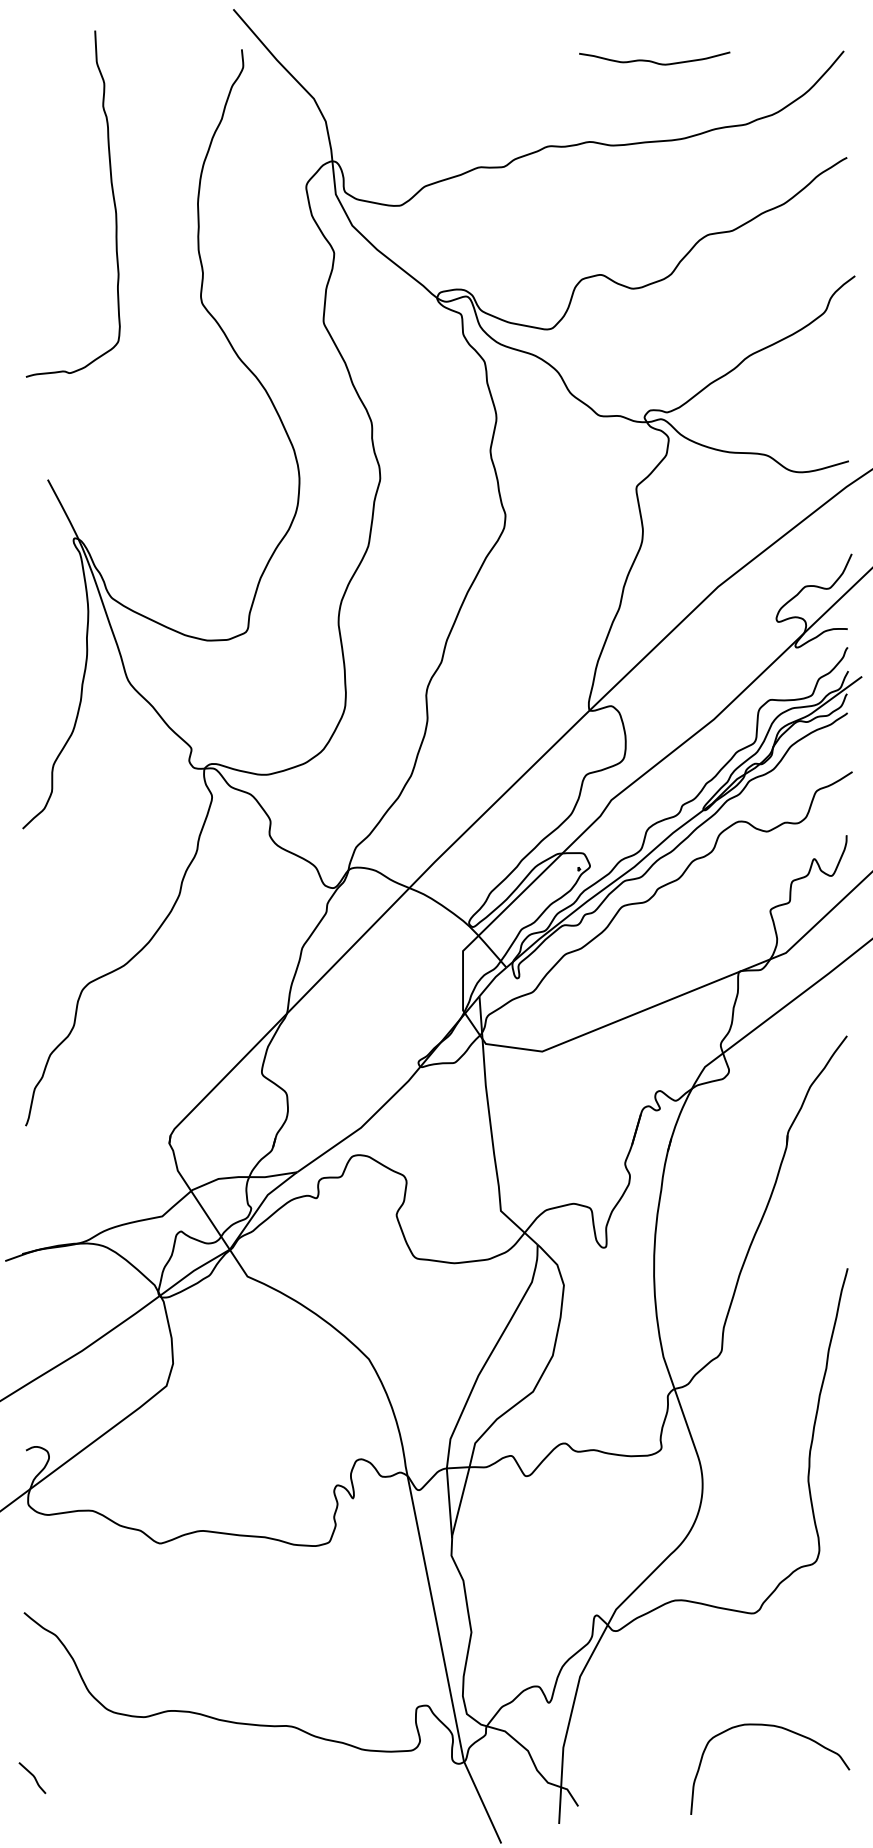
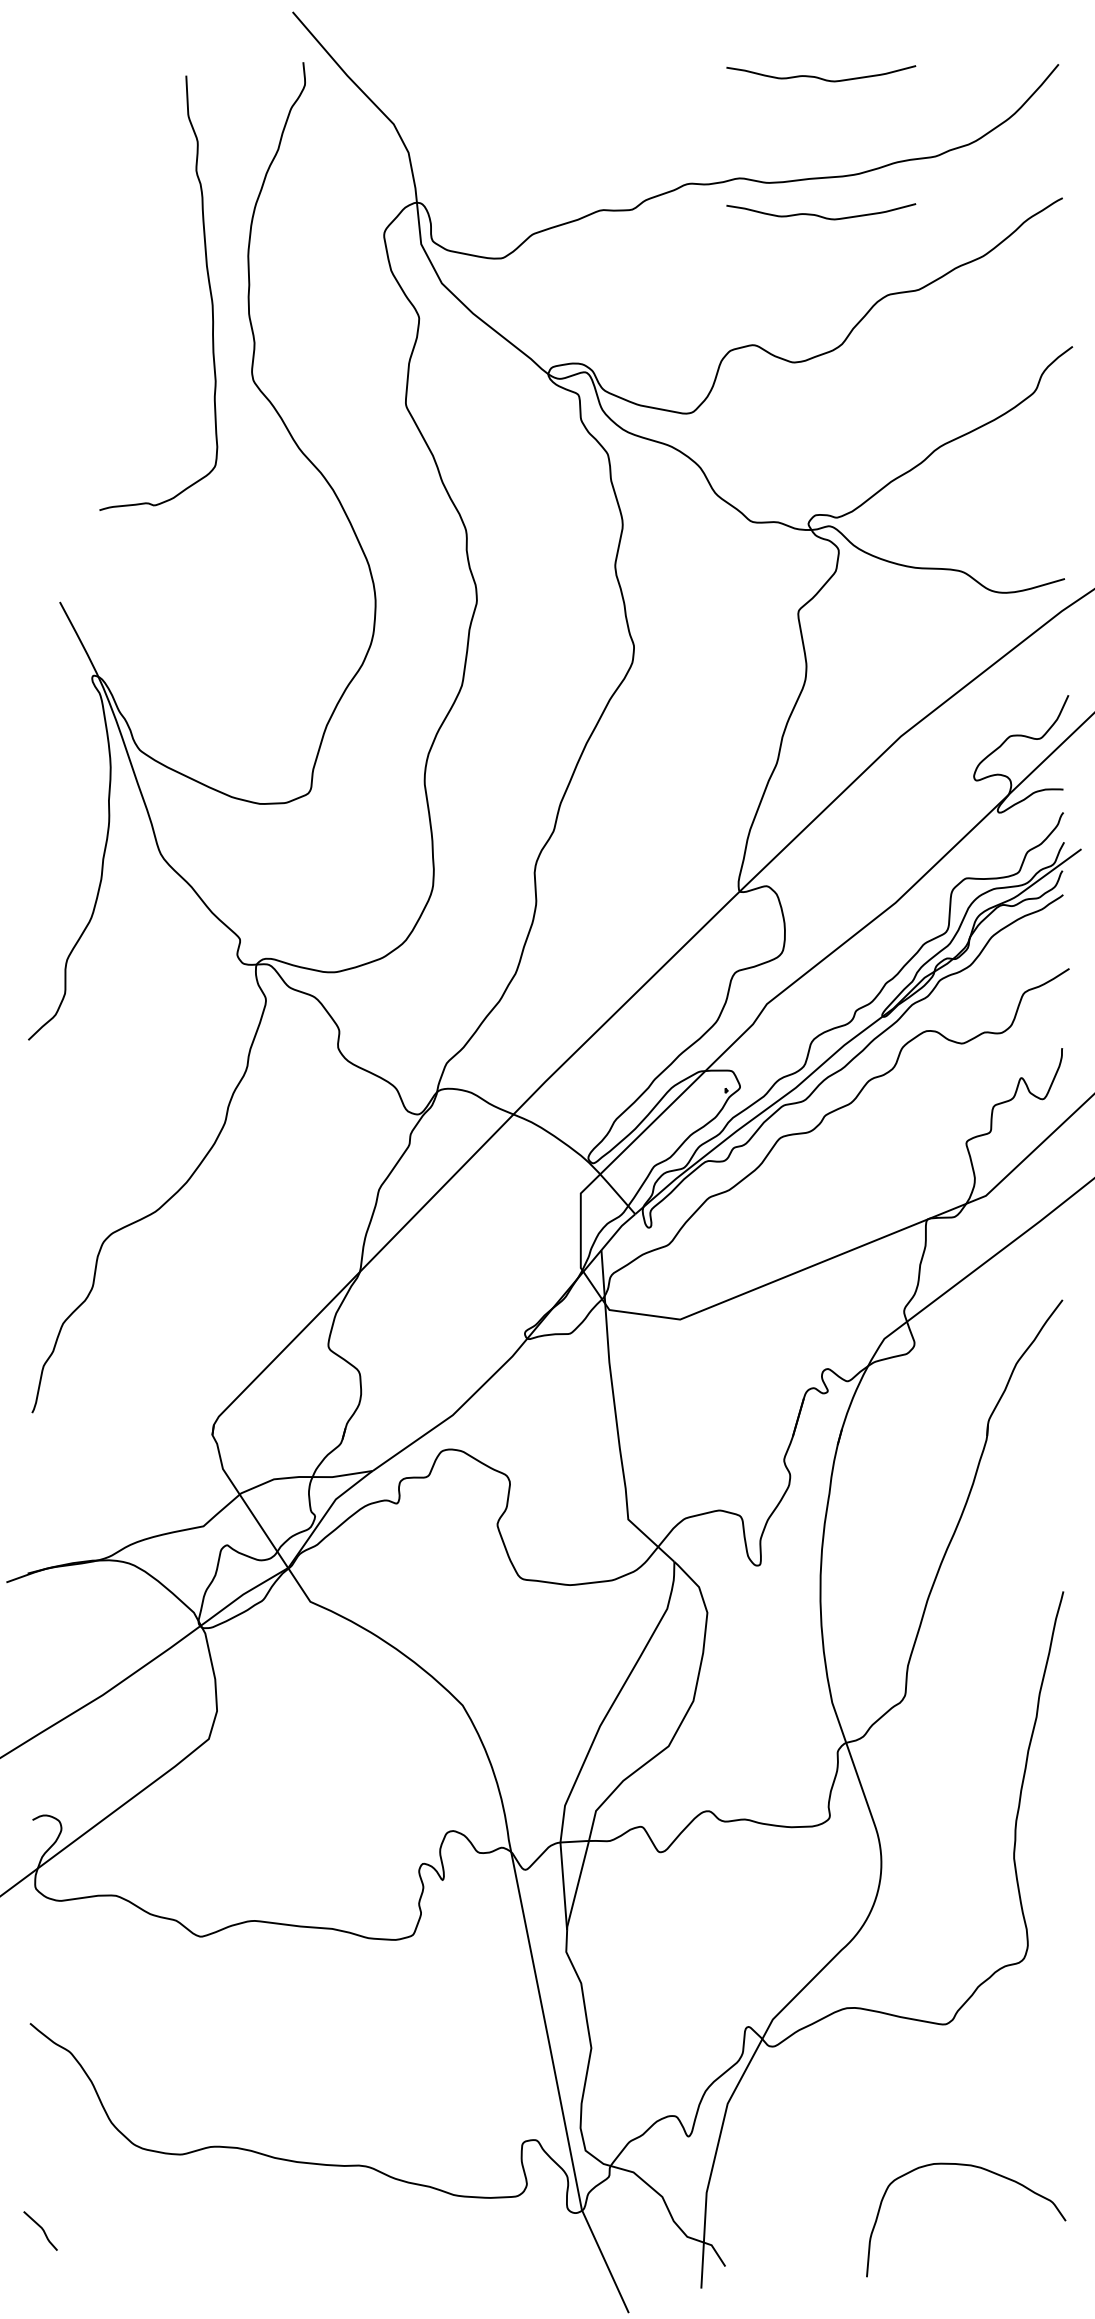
curve: (654, 171) -> (820, 215), added
curve: (112, 197) -> (208, 285), moved

